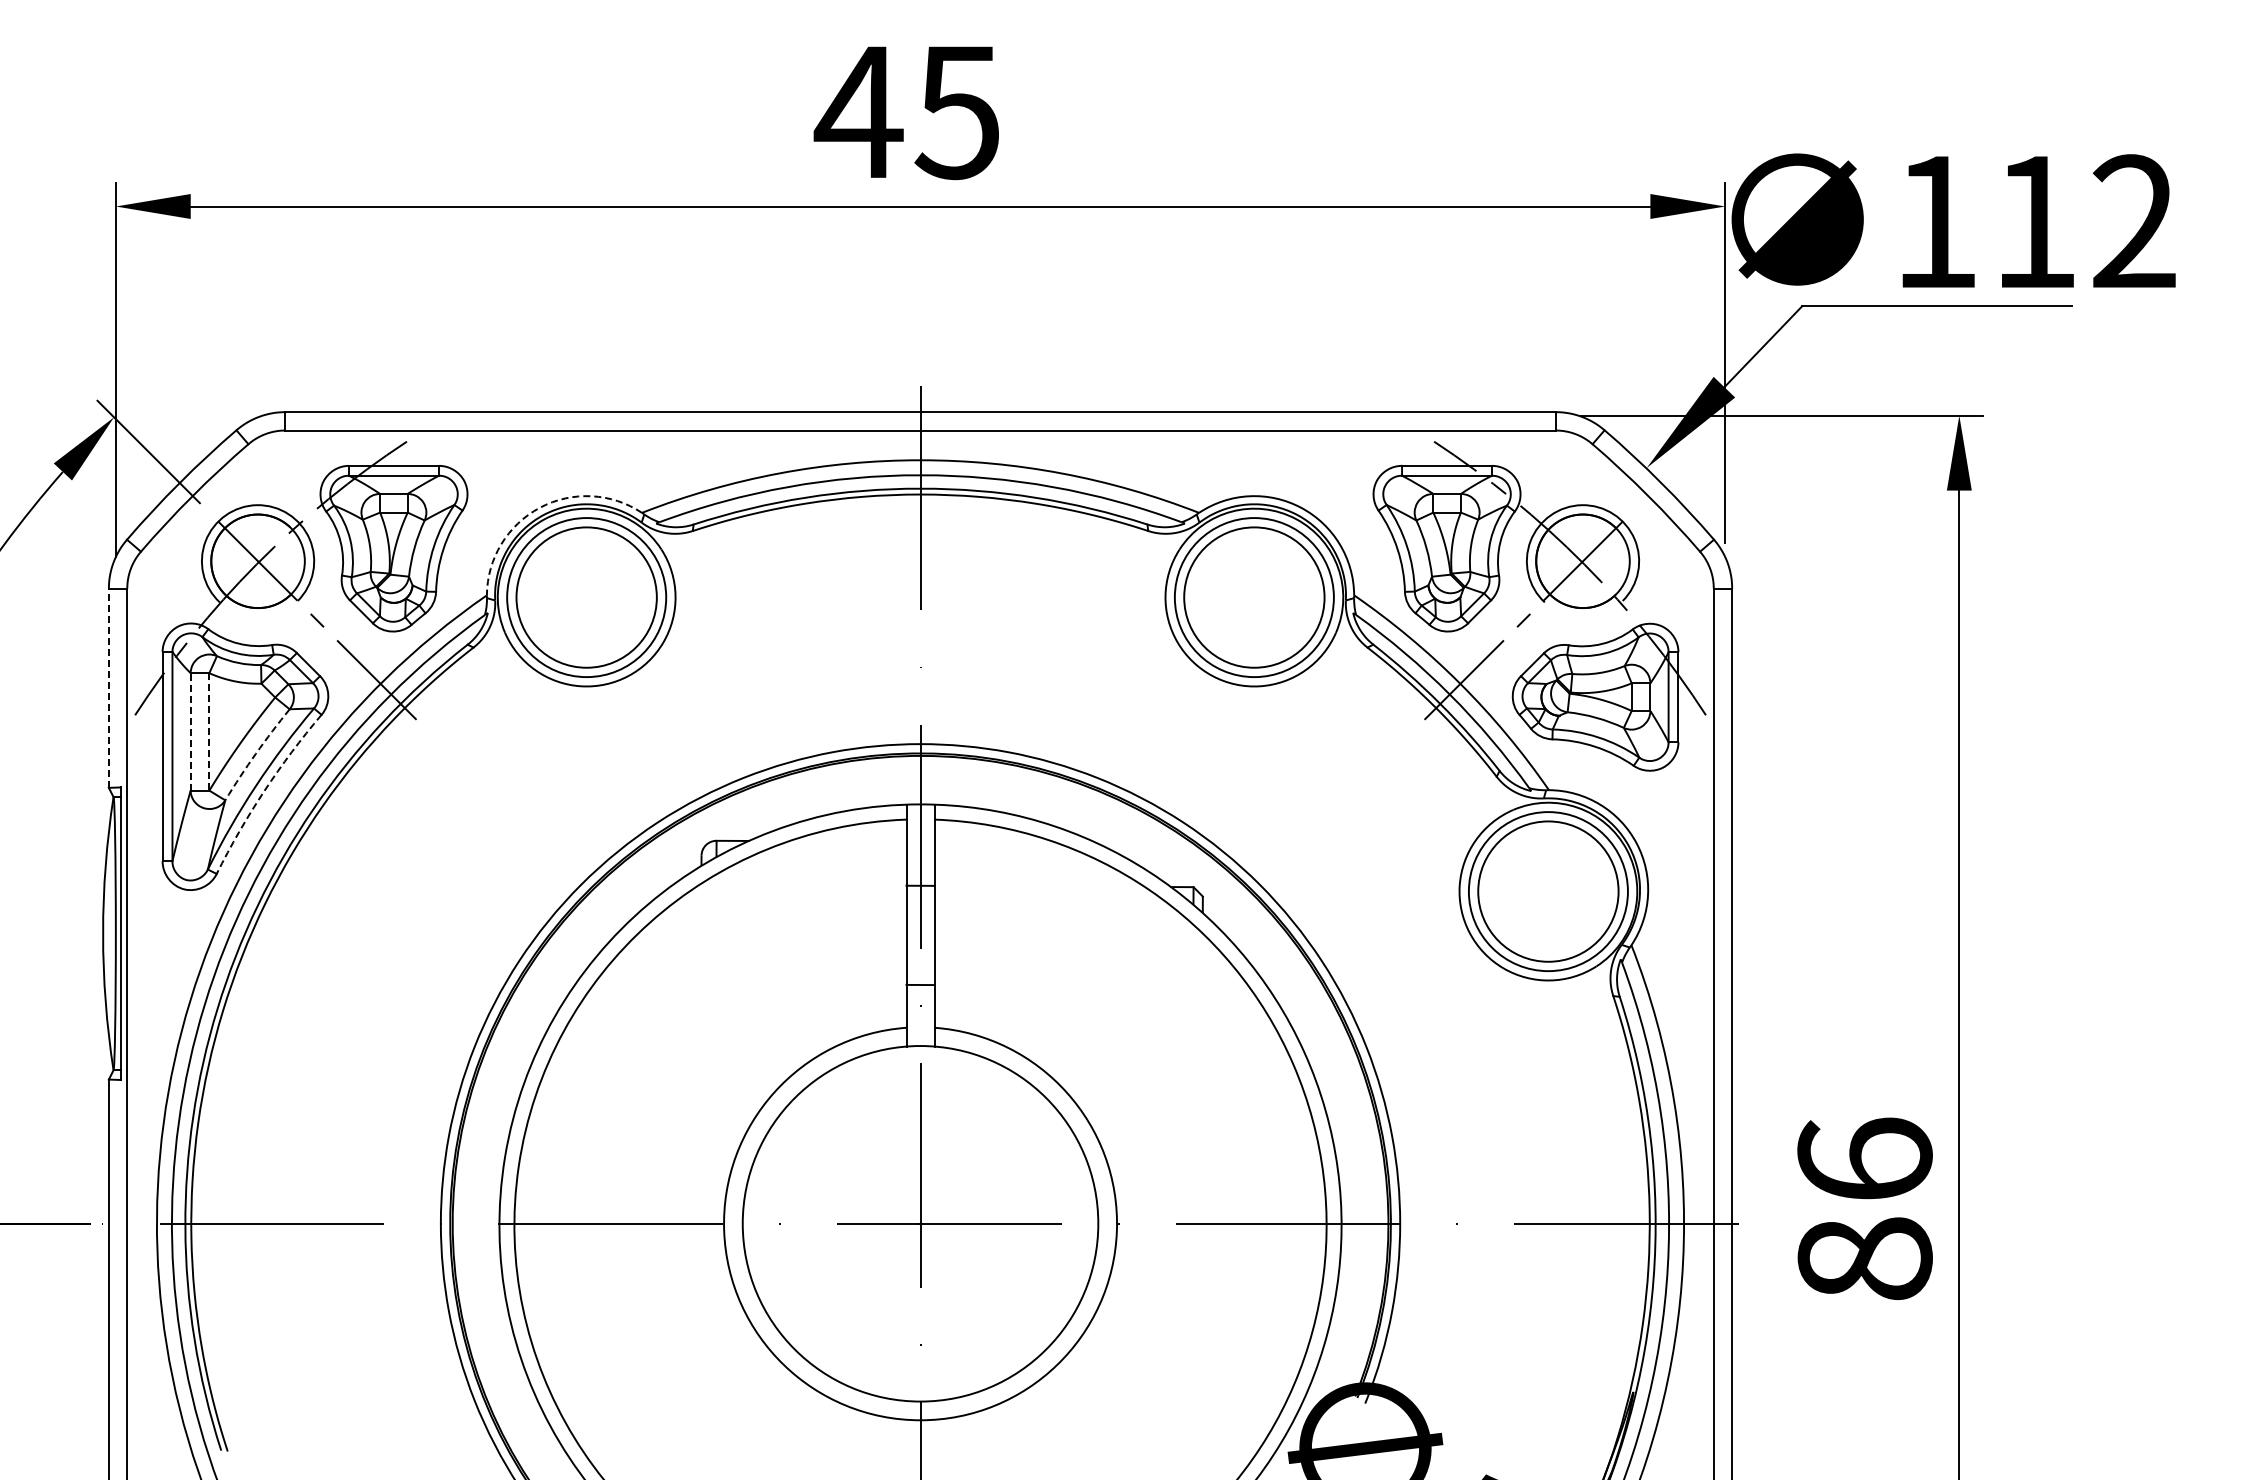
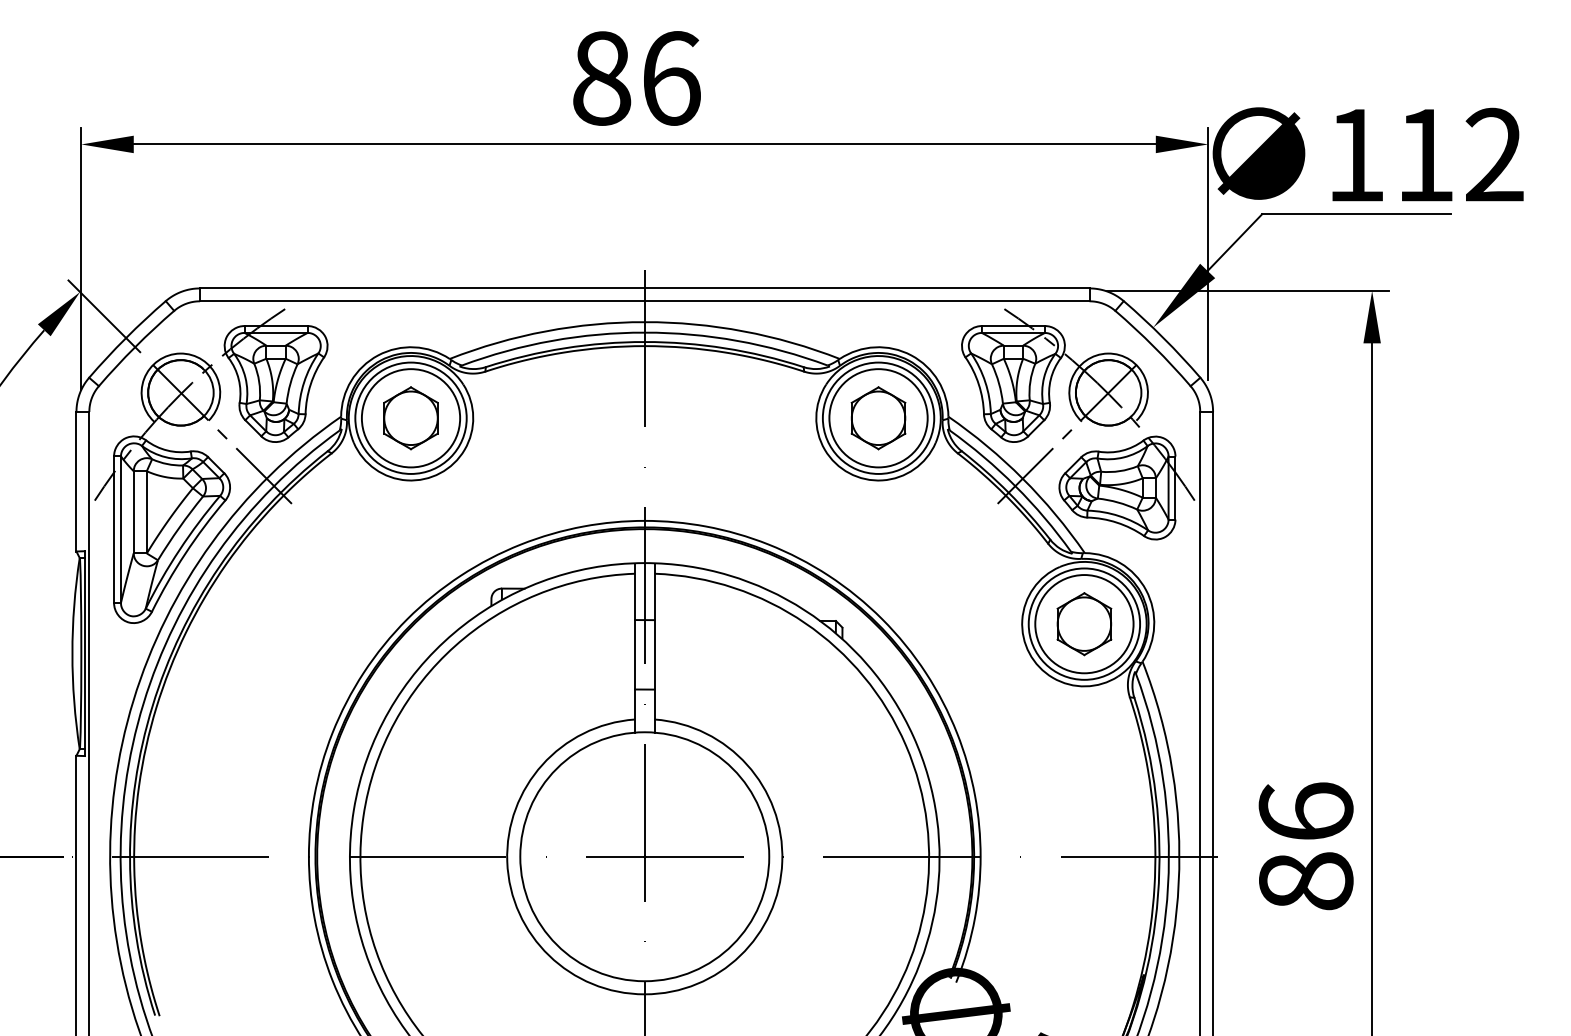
text: (906, 112) -> (634, 78), 45 -> 86
arc: (539, 507) -> (377, 355), dashed -> solid
part: (586, 597) -> (410, 418), added
part: (1254, 597) -> (878, 418), added
line: (108, 688) -> (76, 481), dashed -> solid
line: (190, 731) -> (133, 512), dashed -> solid
line: (209, 731) -> (146, 512), dashed -> solid
arc: (255, 753) -> (179, 527), dashed -> solid
arc: (264, 791) -> (185, 554), dashed -> solid
part: (1548, 891) -> (1084, 624), added

